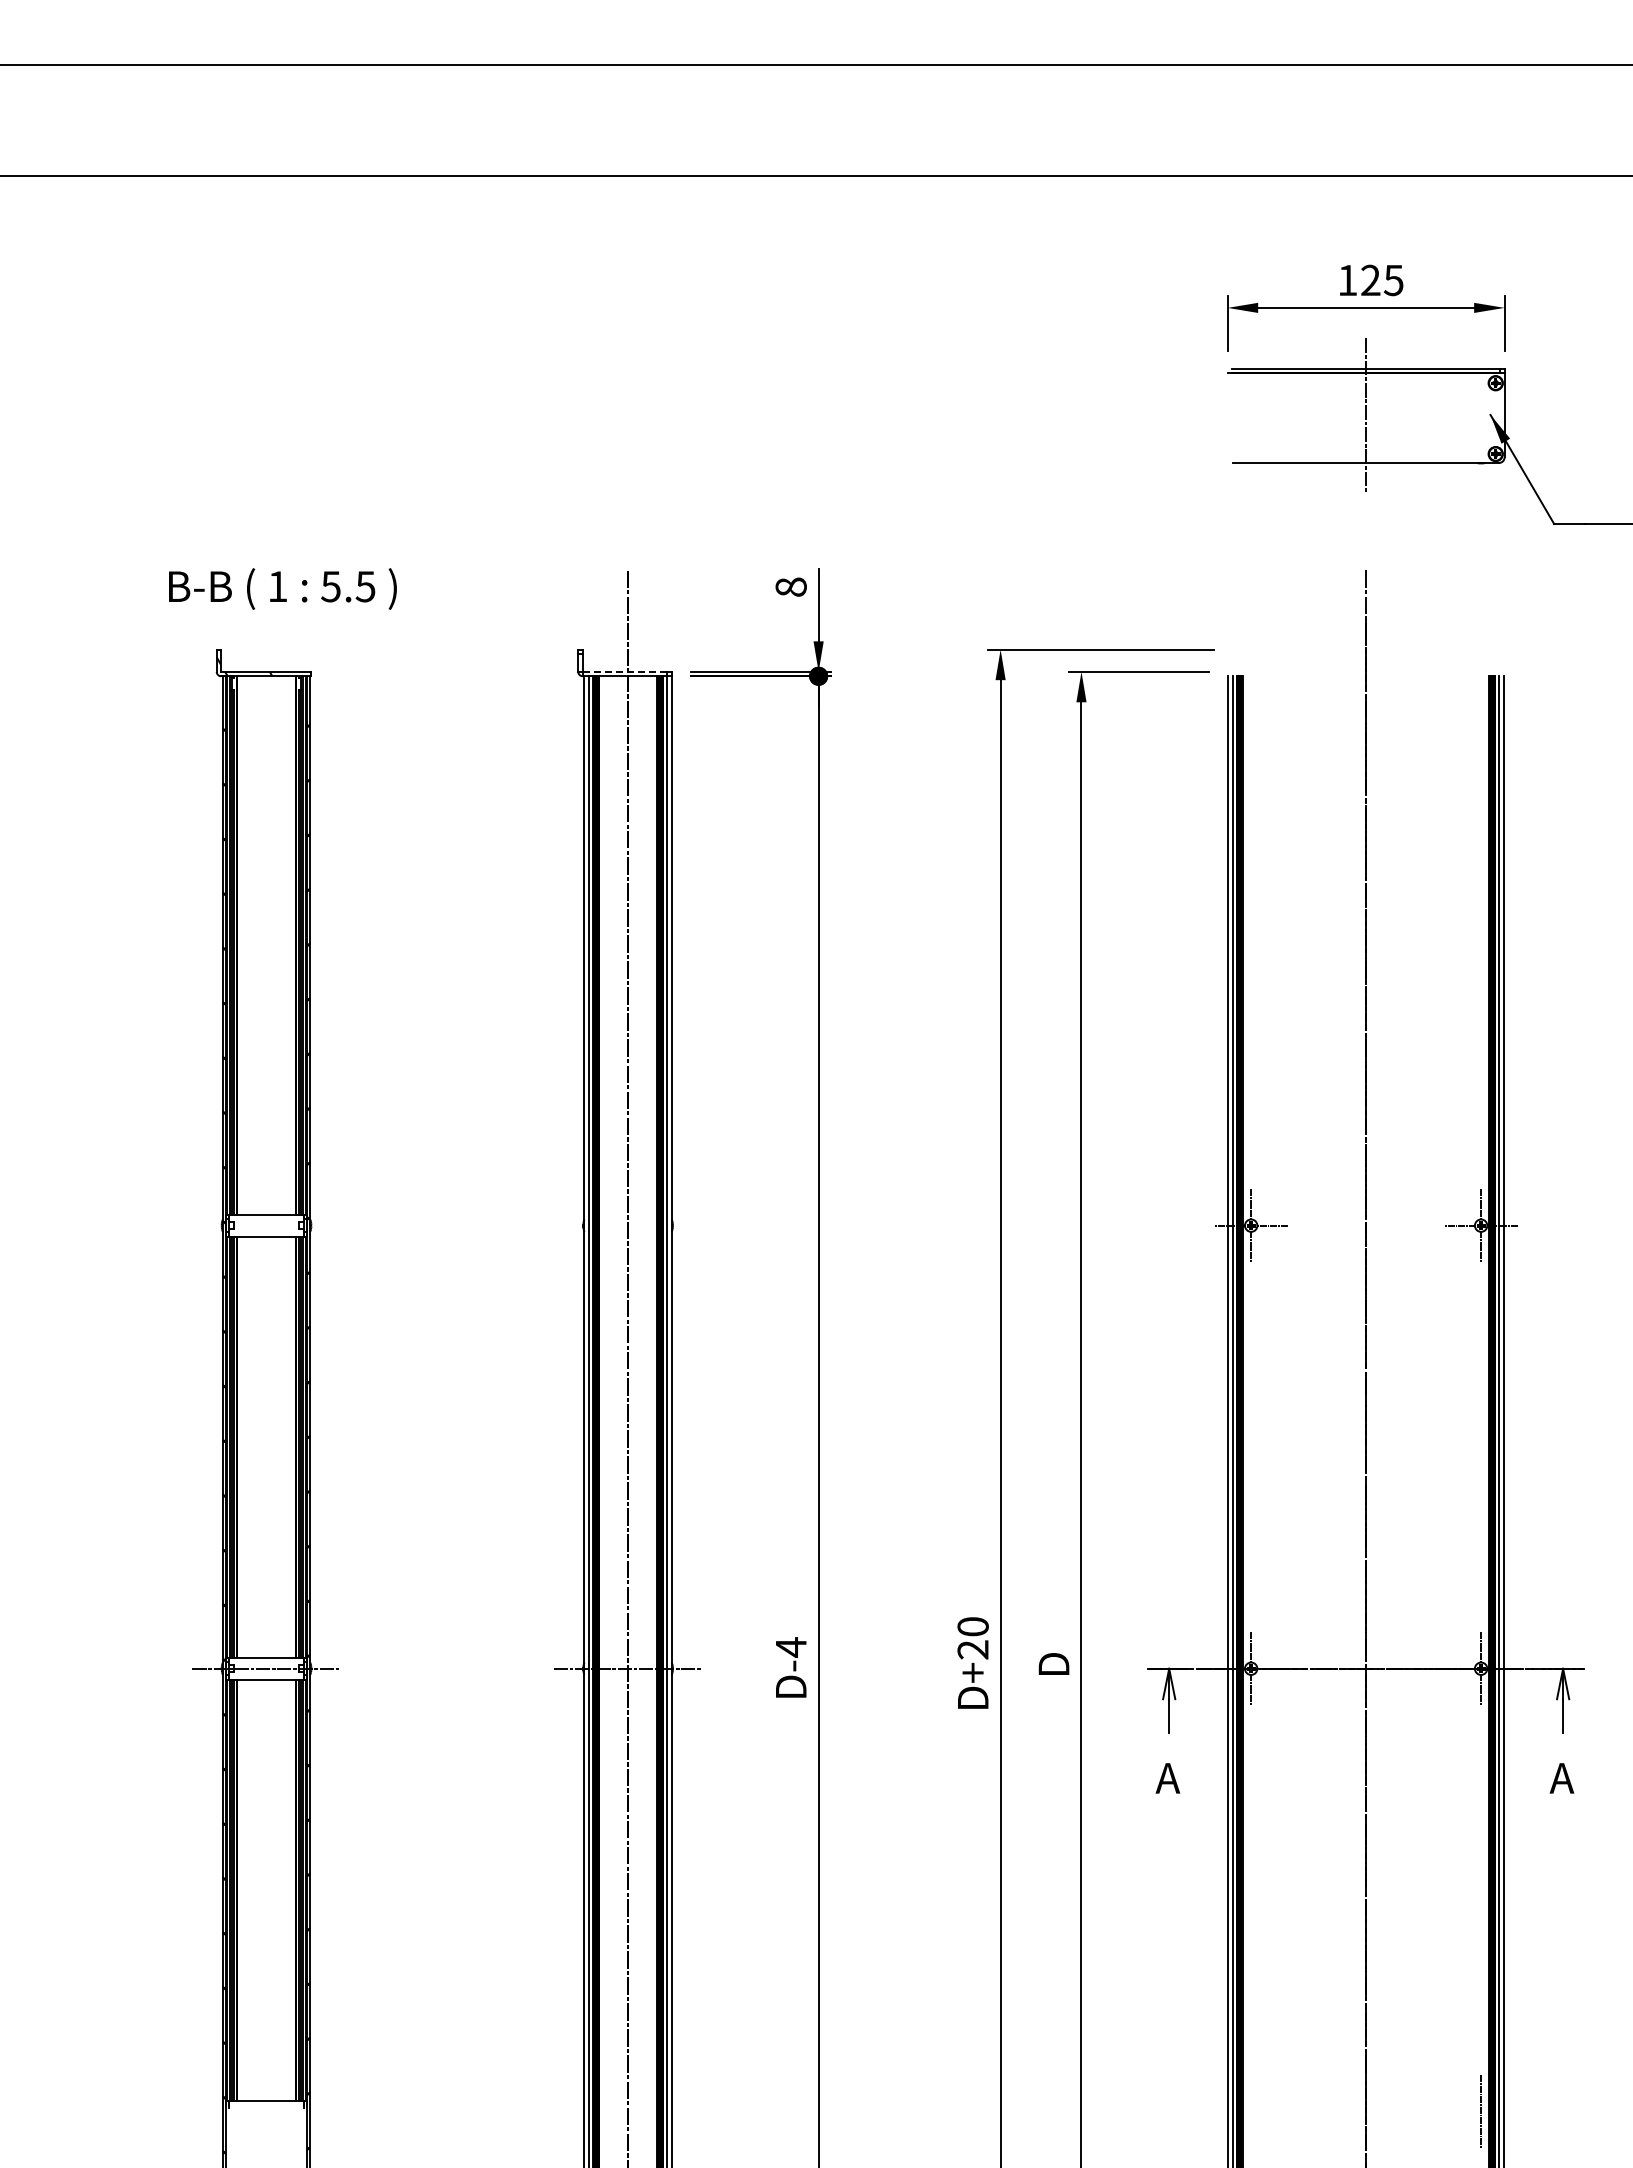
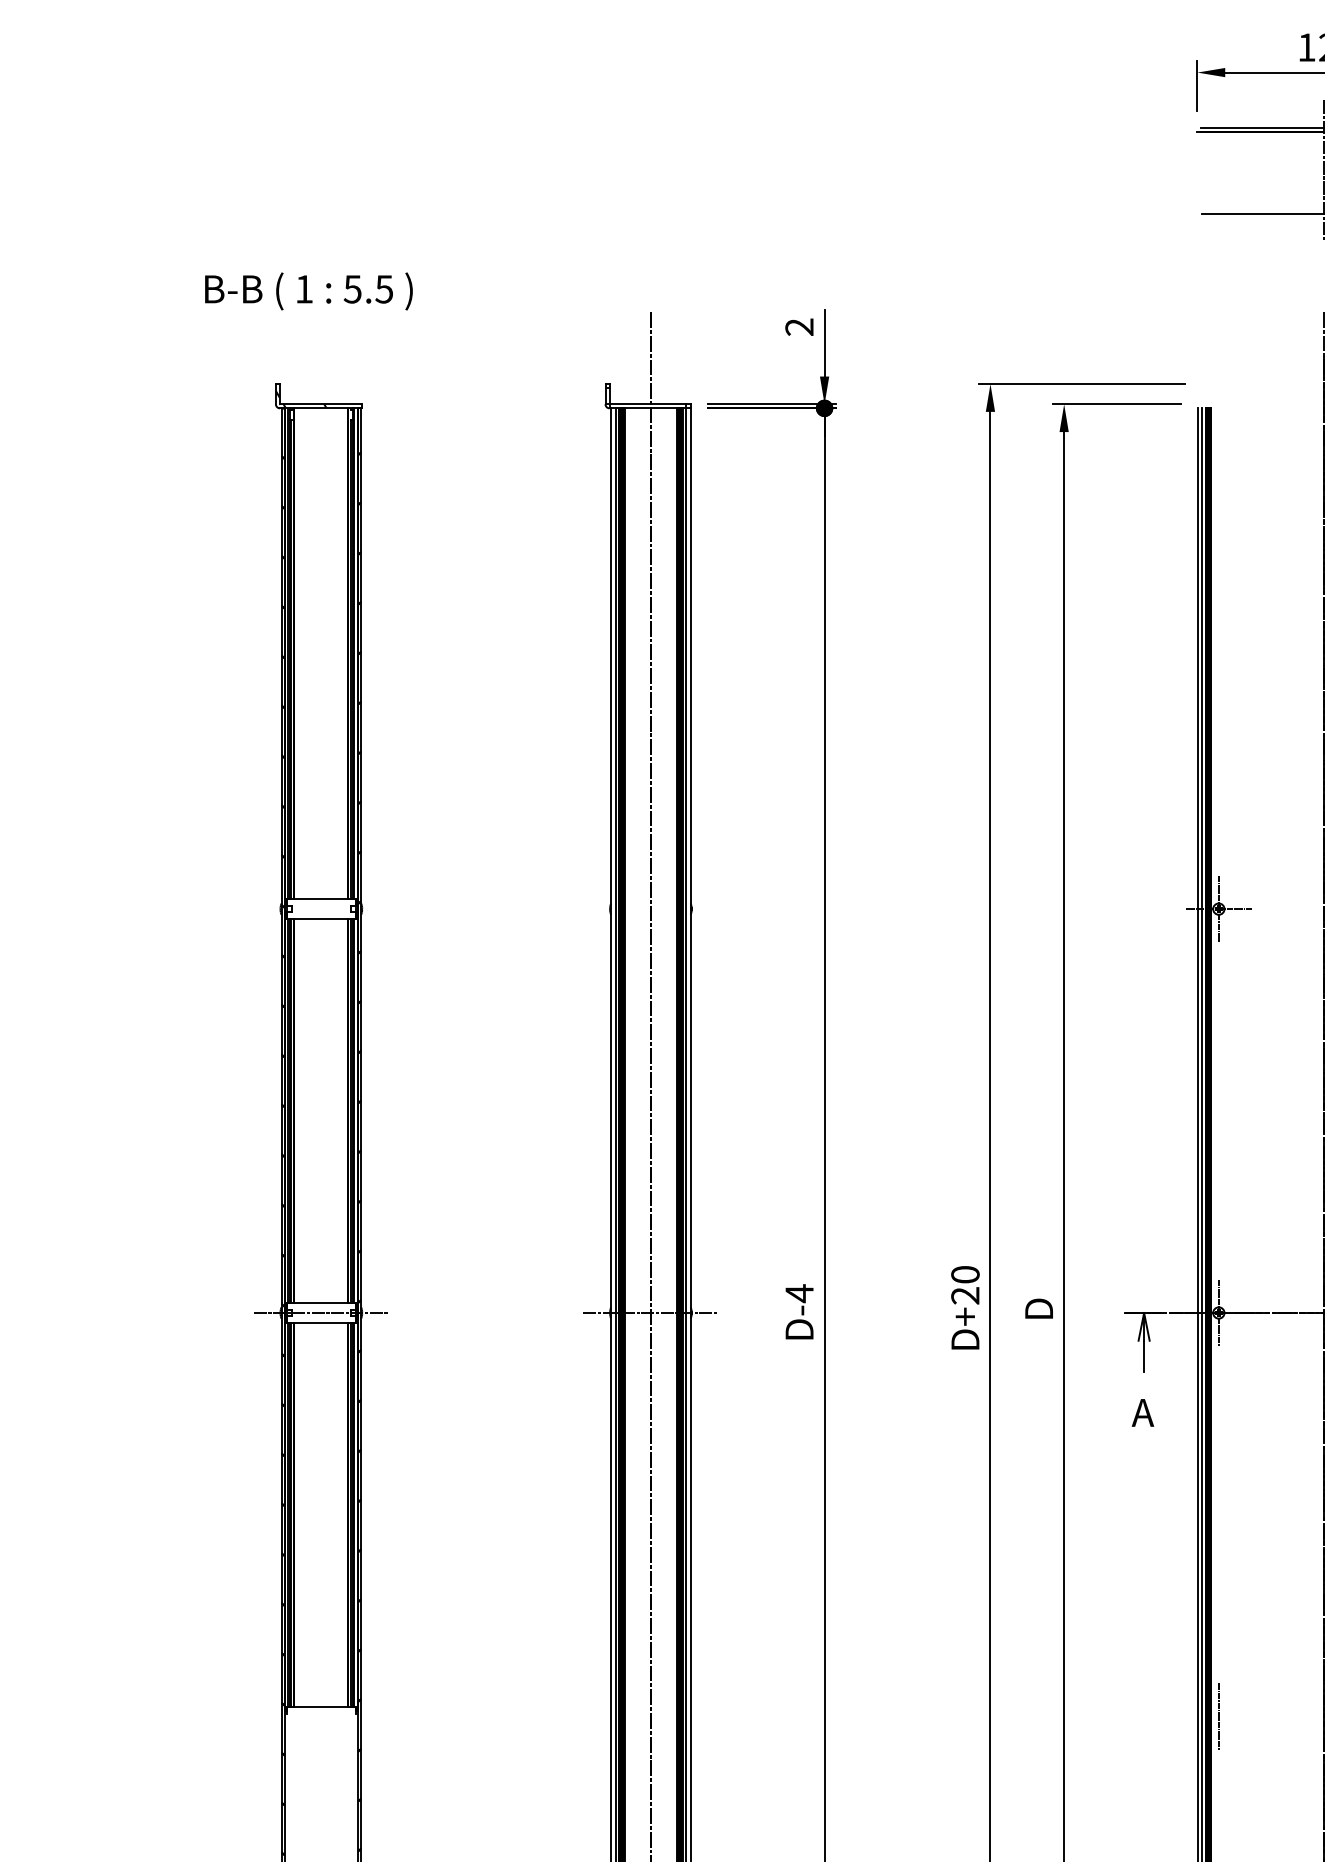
text: (790, 586) -> (798, 326), 8 -> 2
text: (282, 588) -> (308, 290), moved
line: (624, 671) -> (647, 404), dashed -> solid
line: (1251, 2111) -> (1219, 1716), added

